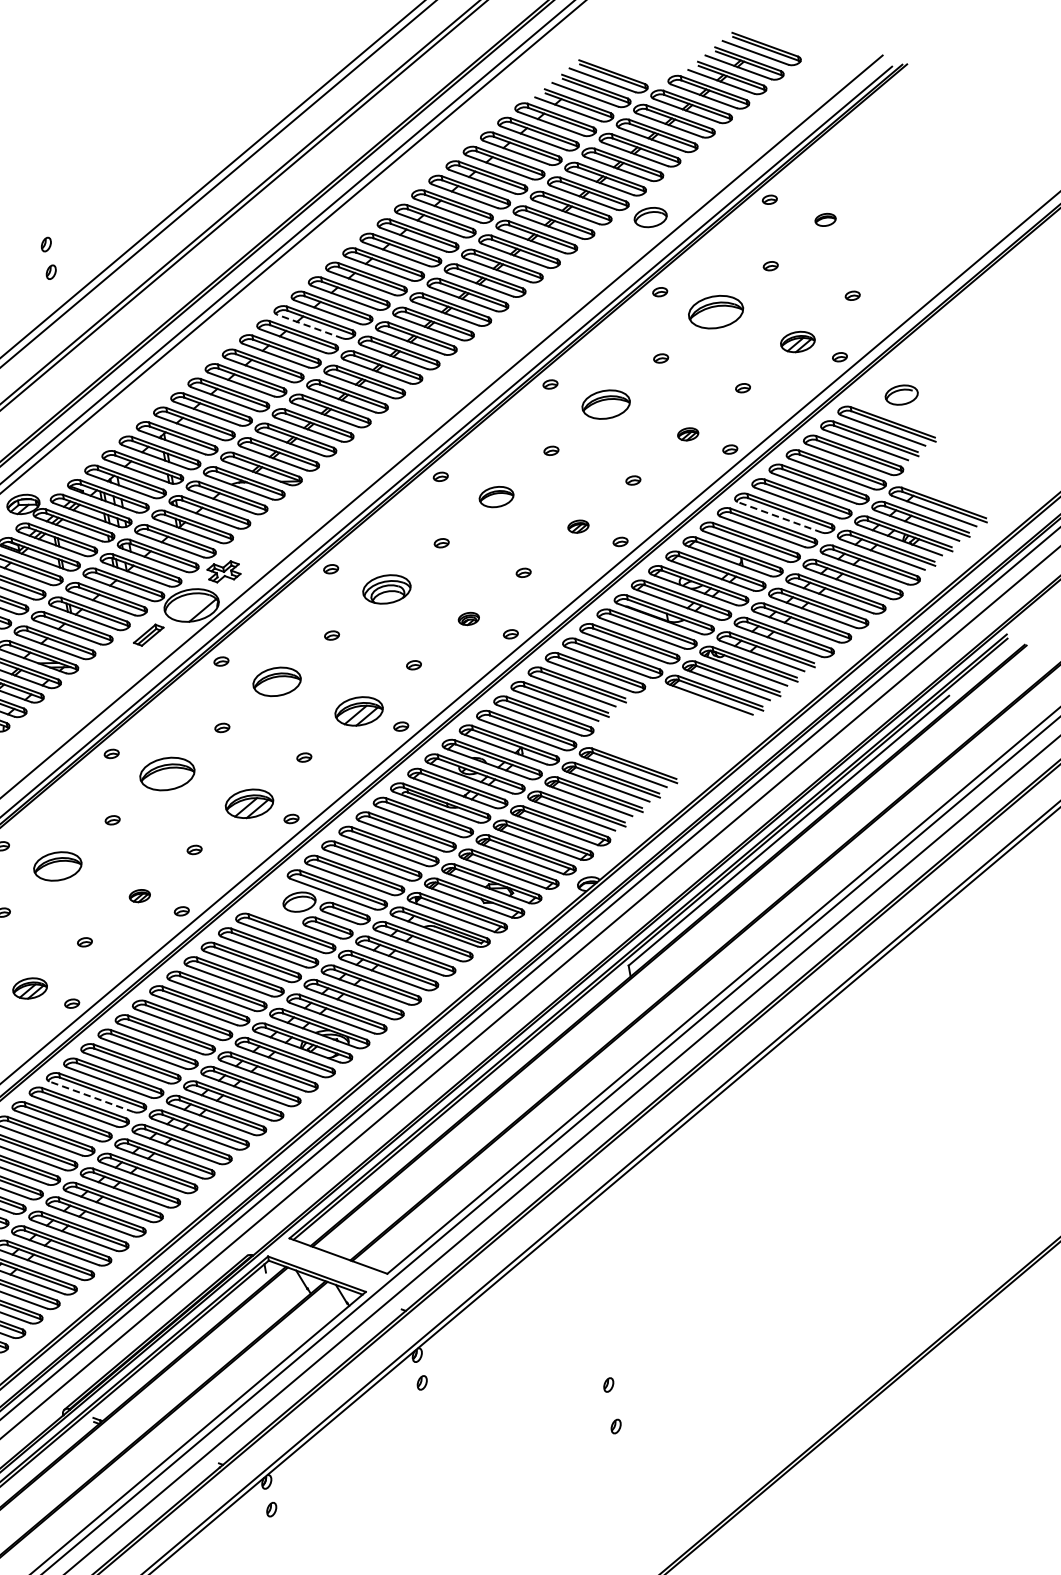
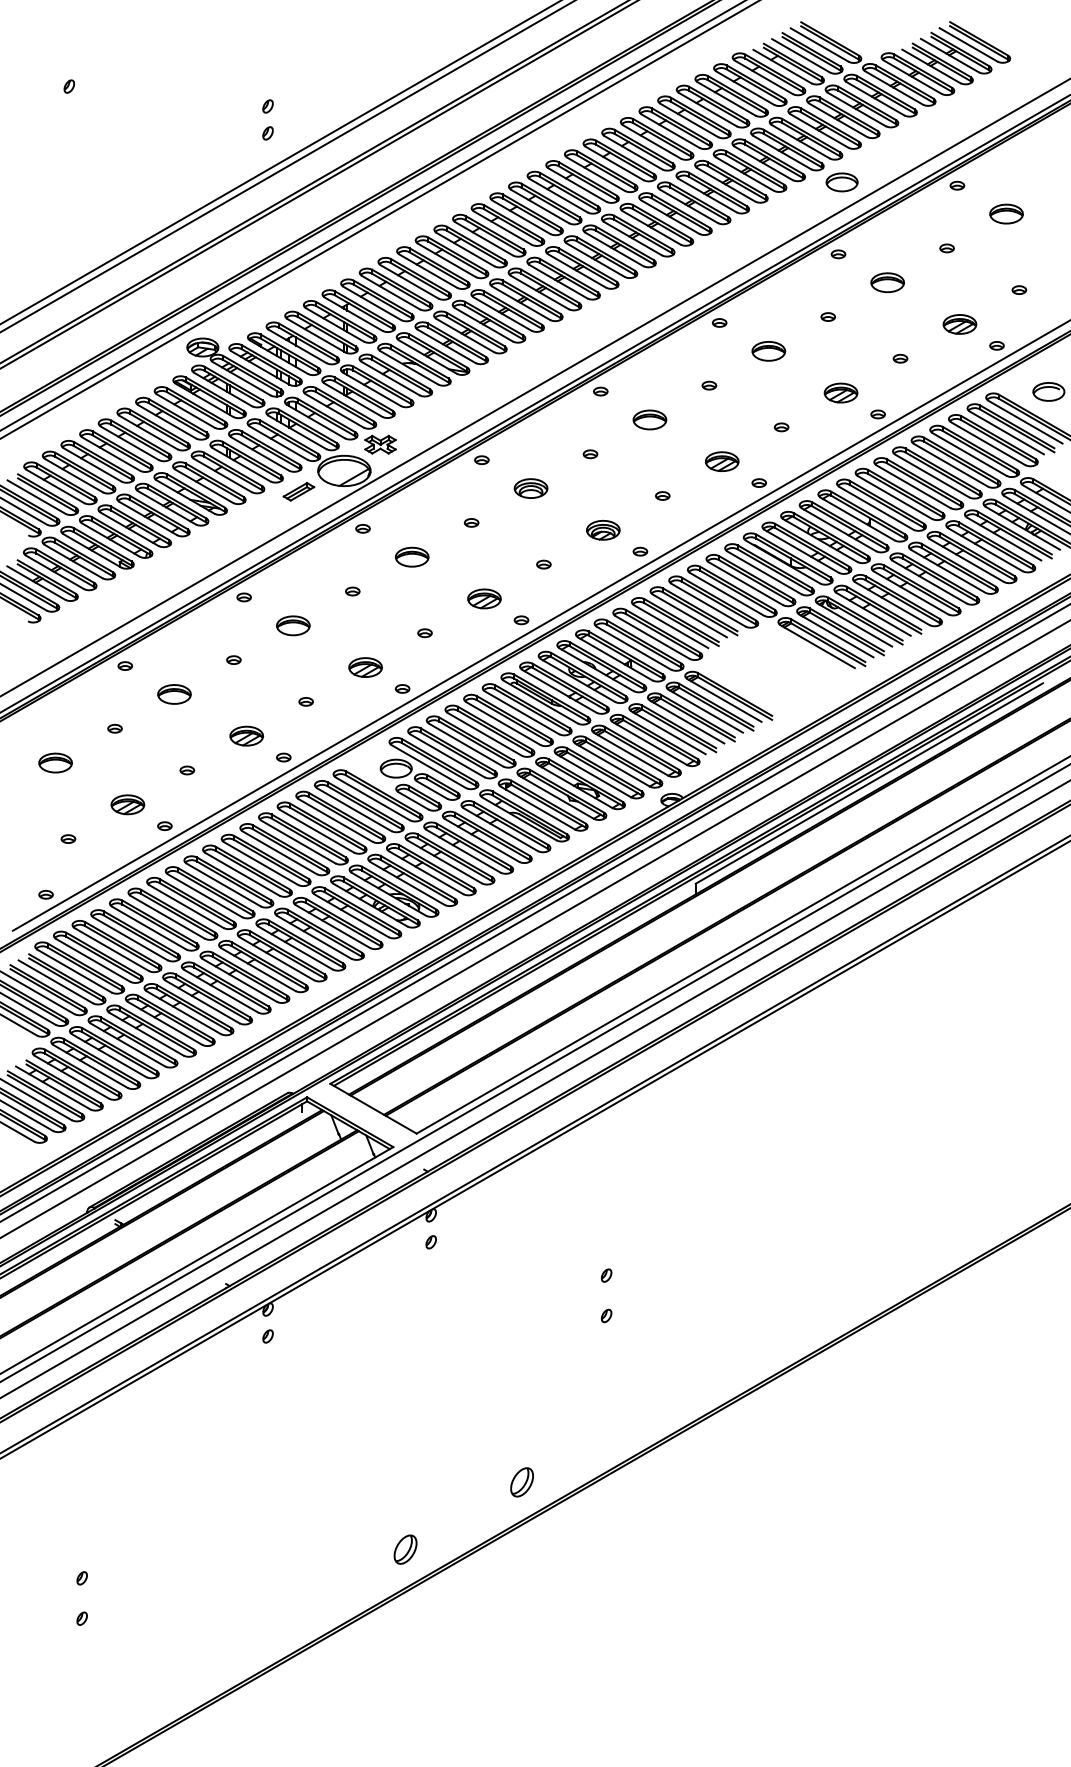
part: (825, 219) -> (1006, 213), size x1.67
part: (715, 312) -> (887, 282), size x0.62
line: (309, 326) -> (502, 227), dashed -> solid
part: (605, 404) -> (768, 351), size x0.71
part: (687, 433) -> (840, 392), size x1.67
line: (779, 517) -> (913, 486), dashed -> solid
part: (577, 526) -> (721, 461), size x1.67
part: (386, 589) -> (530, 488), size x0.71
part: (468, 618) -> (603, 529), size x1.67
part: (277, 680) -> (412, 556), size x0.71
part: (359, 710) -> (484, 598), size x0.71
part: (167, 773) -> (293, 625), size x0.62
part: (249, 803) -> (365, 667), size x0.71
part: (57, 866) -> (174, 694), size x0.71
part: (139, 895) -> (246, 735), size x1.67
line: (91, 1097) -> (167, 917), dashed -> solid

